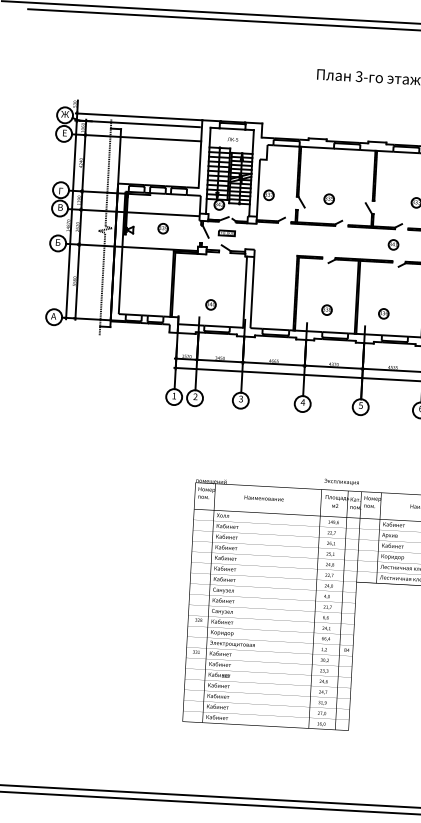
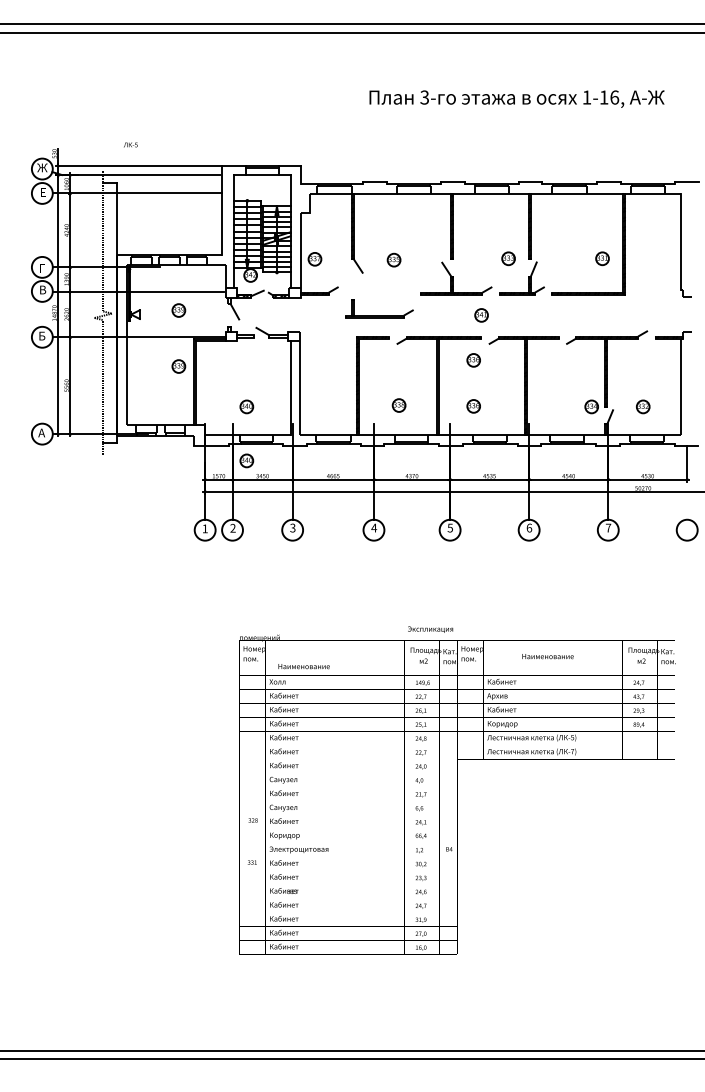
text: (232, 139) -> (130, 144), moved
part: (316, 223) -> (379, 315), moved
part: (226, 232) -> (262, 311), removed
part: (160, 271) -> (178, 366), added
part: (385, 278) -> (473, 360), added
part: (208, 345) -> (246, 460), added
text: (263, 498) -> (303, 666), moved

